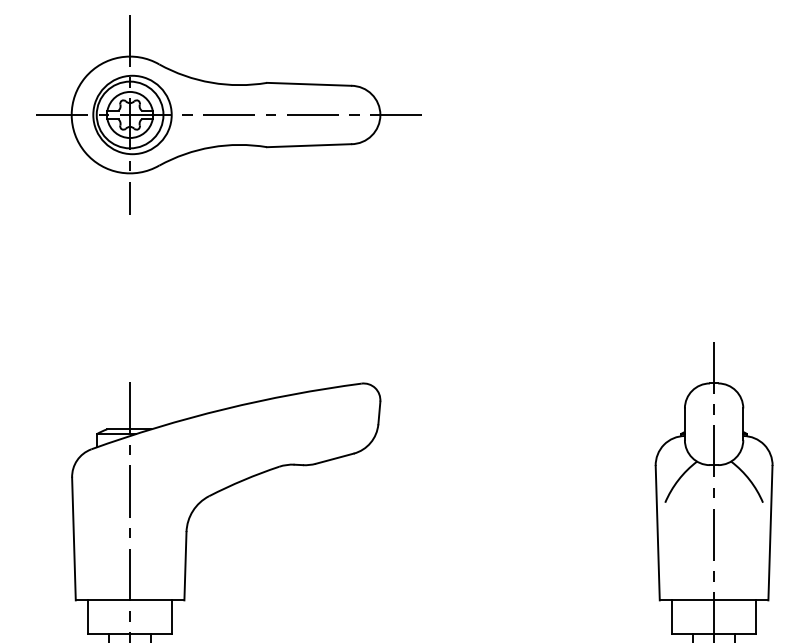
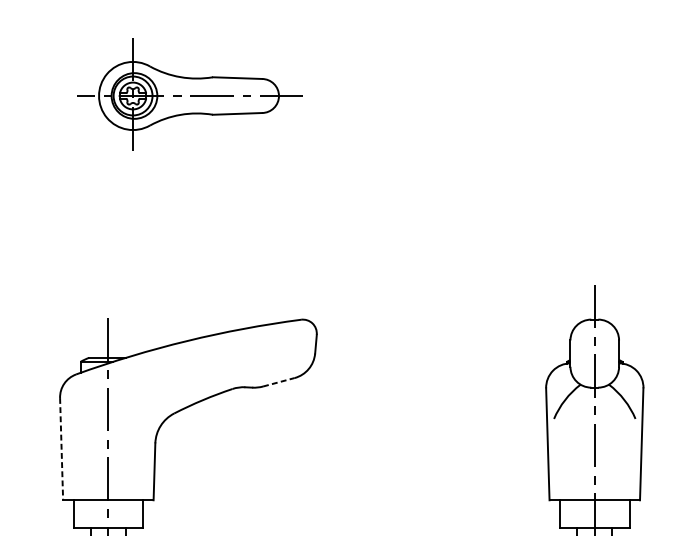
part: (228, 114) -> (190, 95), size x0.7
line: (334, 458) -> (278, 382), solid -> dashed
line: (73, 539) -> (61, 449), solid -> dashed

